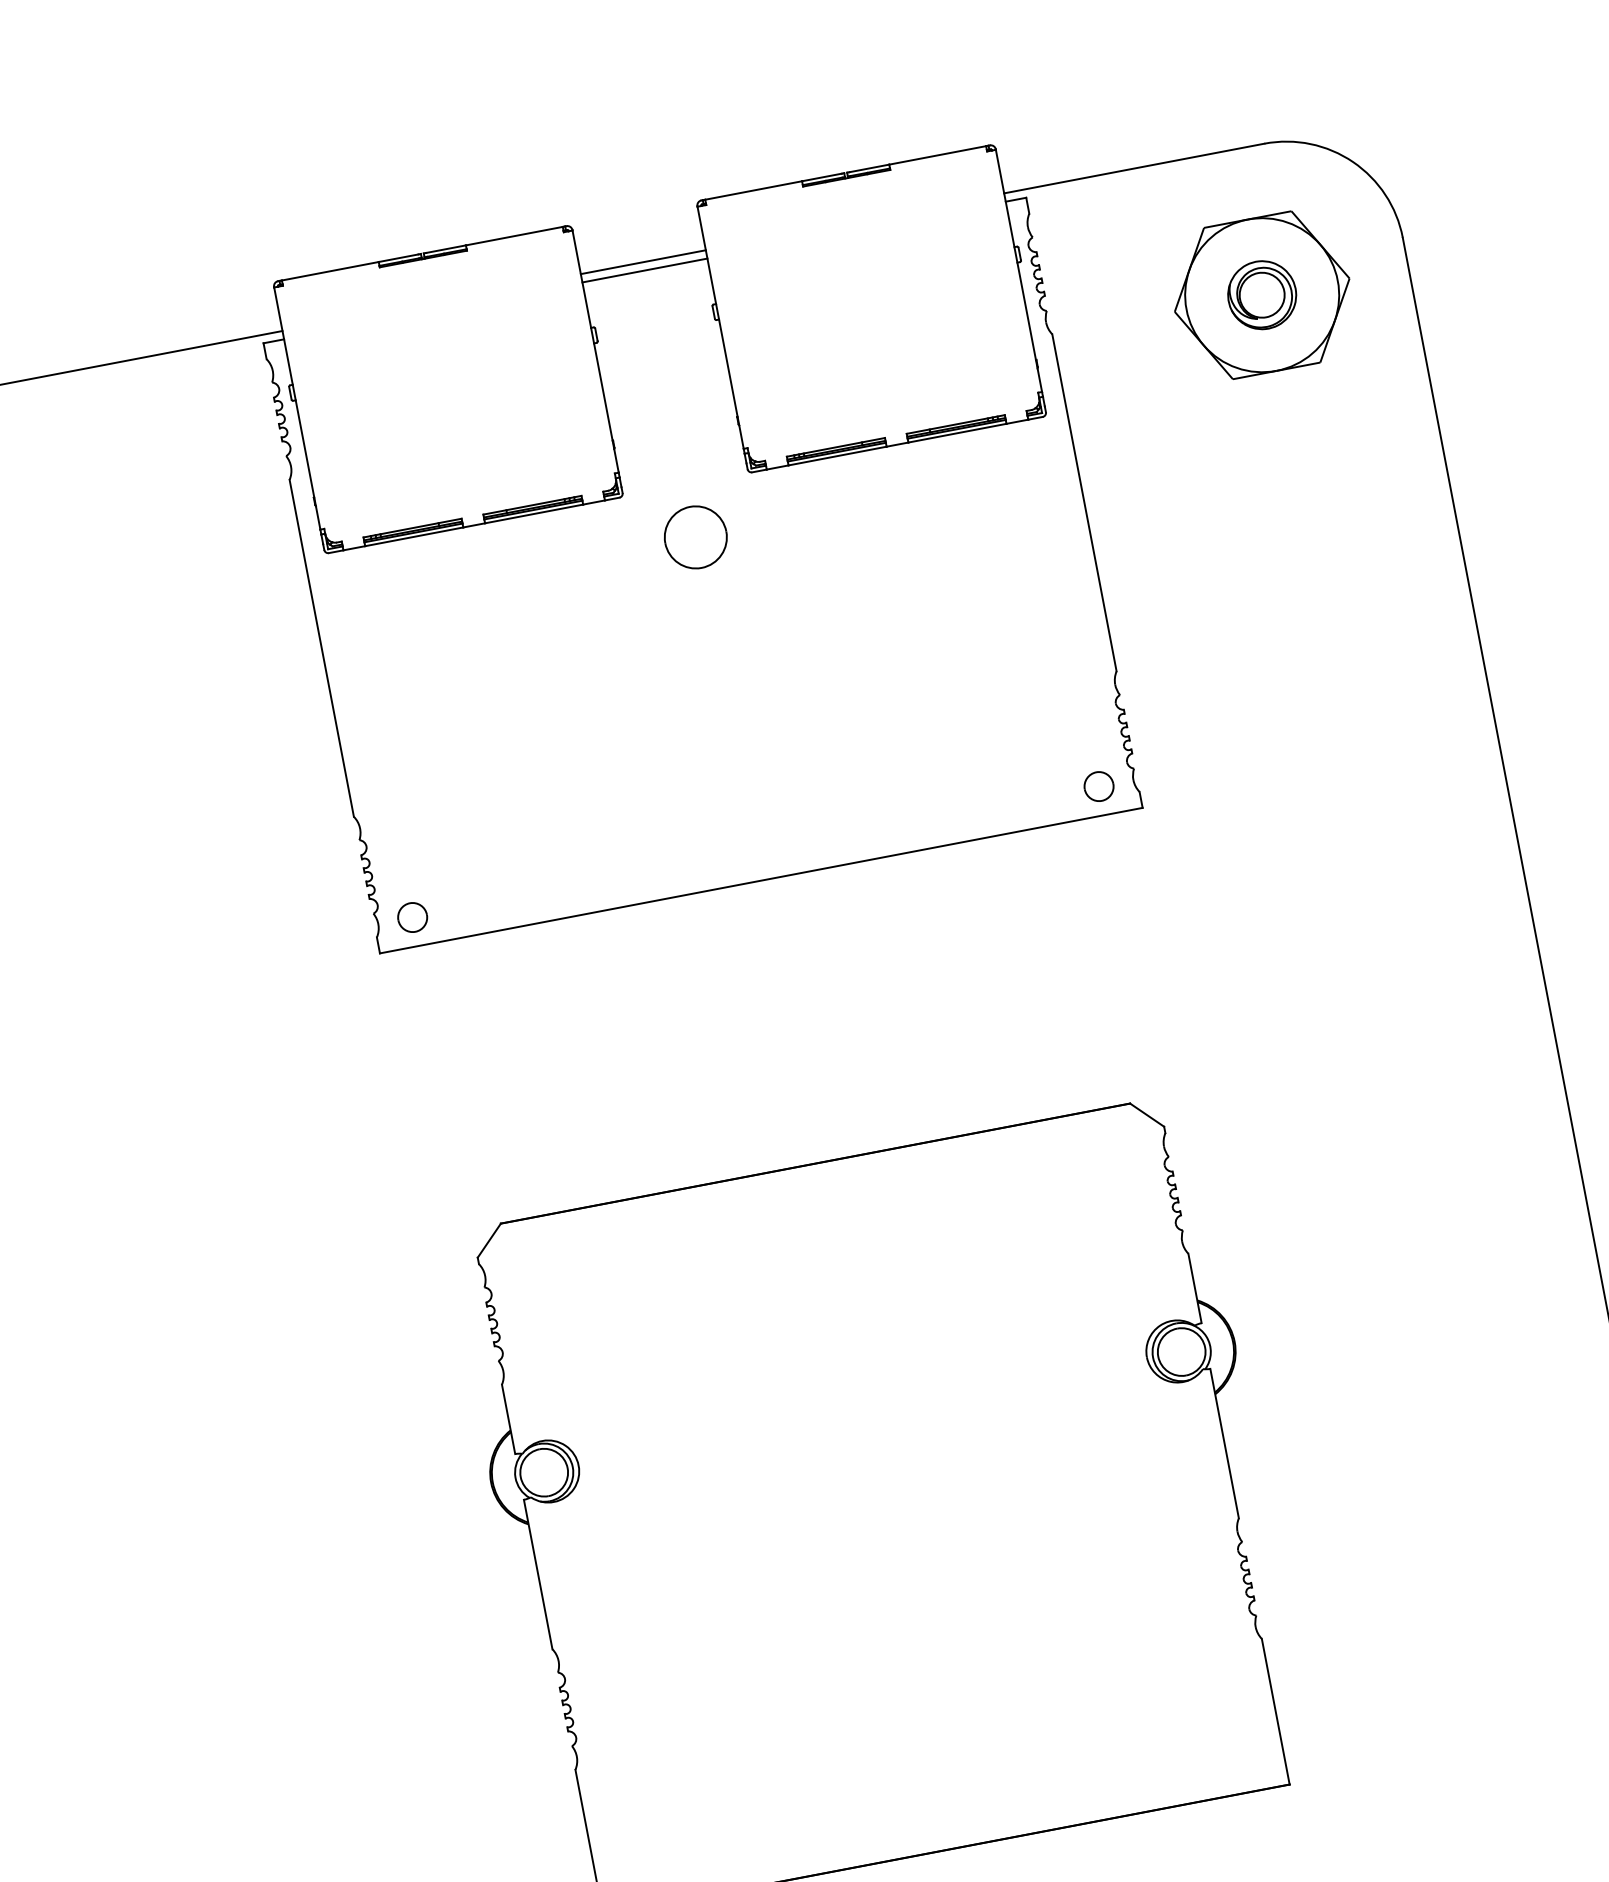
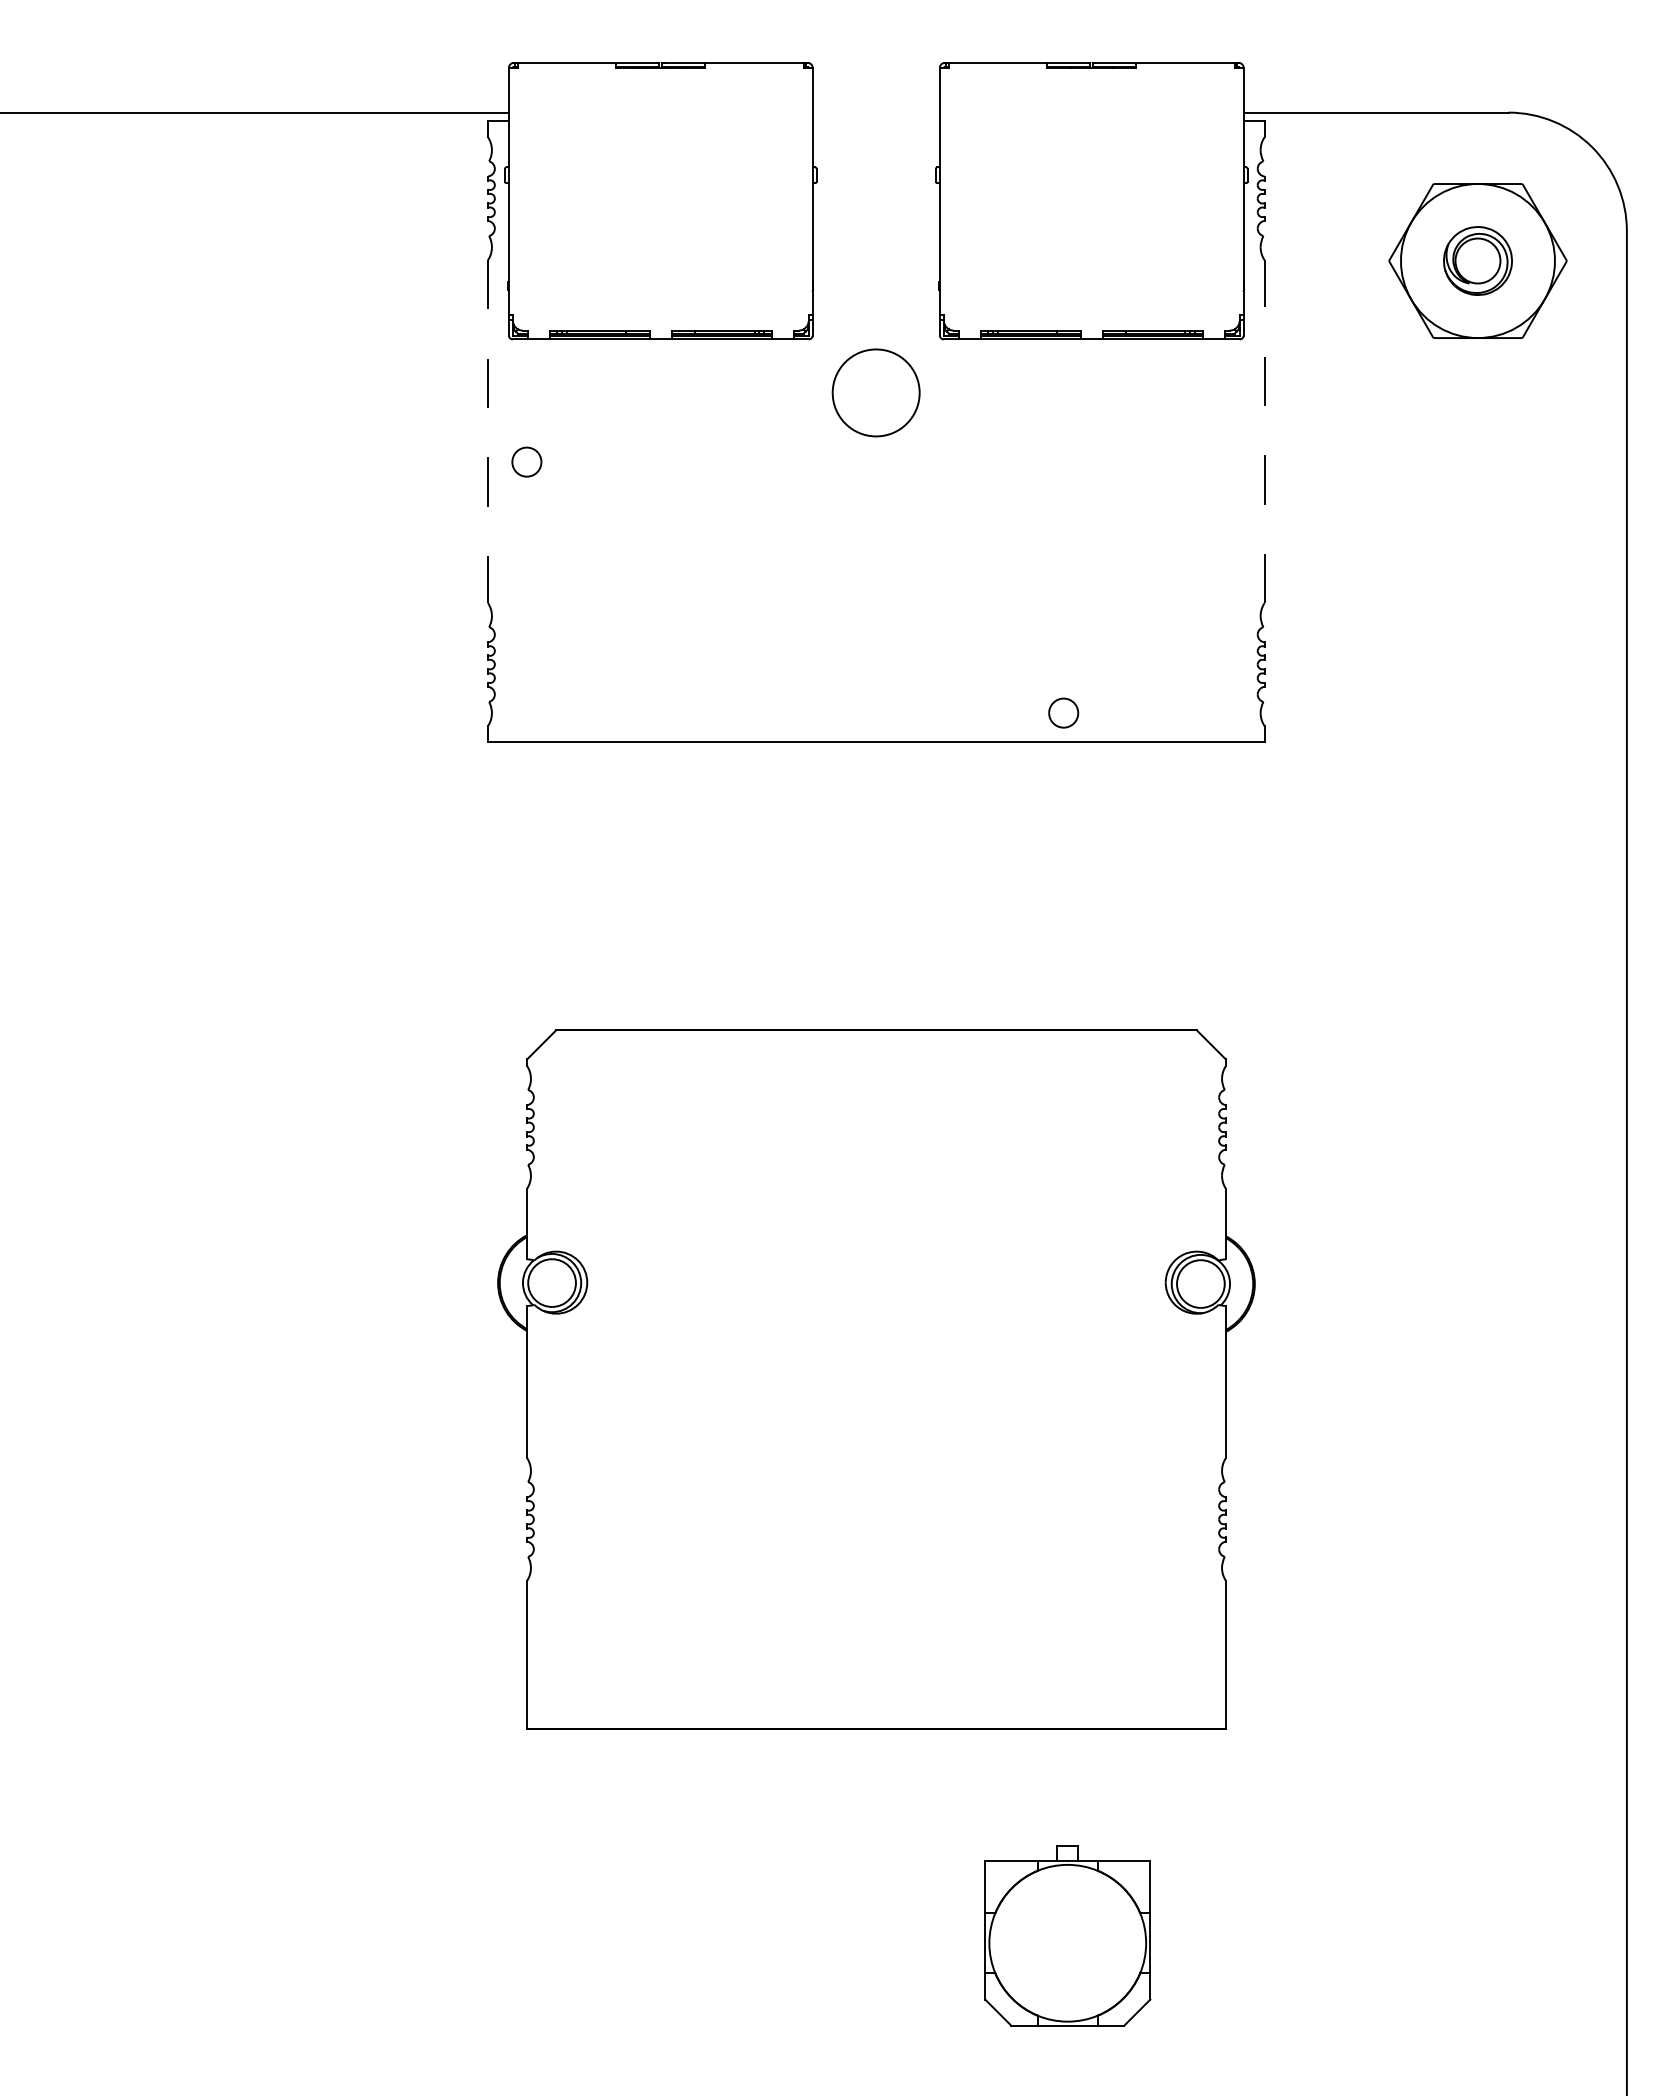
line: (642, 262) -> (875, 112), removed
line: (644, 271) -> (875, 121), removed
line: (1084, 502) -> (1264, 431), solid -> dashed
part: (695, 537) -> (876, 392), size x1.4
line: (322, 648) -> (488, 431), solid -> dashed
part: (1098, 786) -> (1063, 712), moved
part: (412, 916) -> (526, 461), moved

